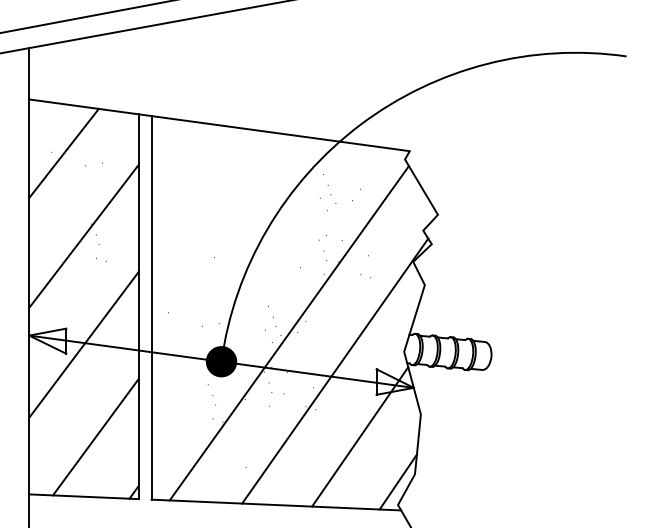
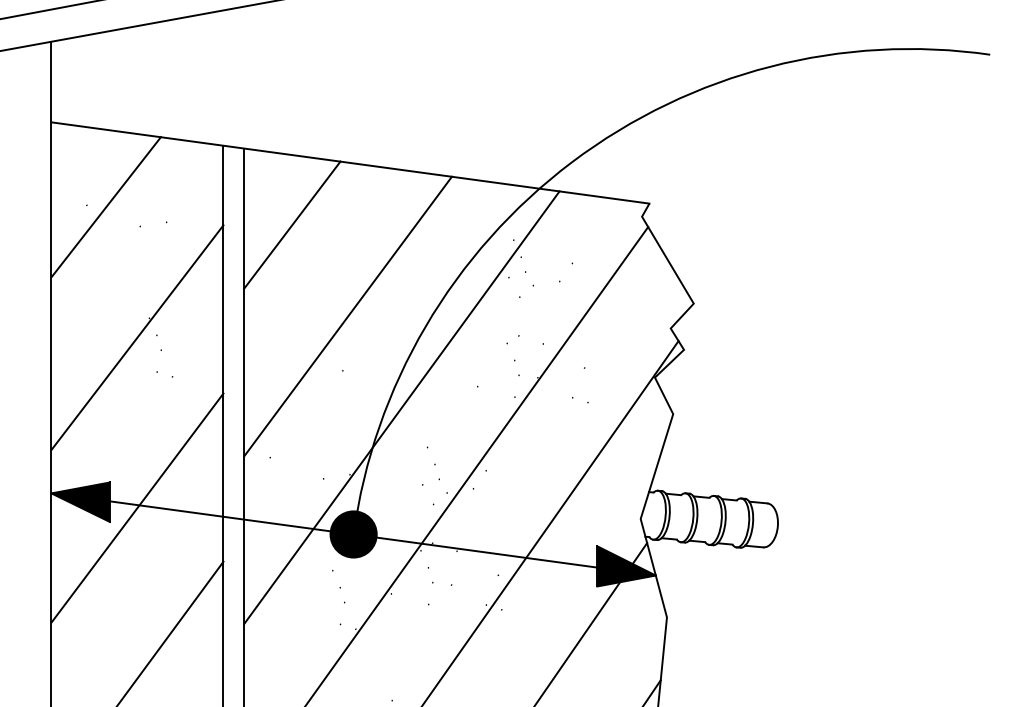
line: (182, 164) -> (292, 224), added
line: (217, 223) -> (347, 317), added
line: (251, 280) -> (400, 406), added
fill: (47, 340) -> (80, 501), added
fill: (394, 381) -> (625, 565), added

